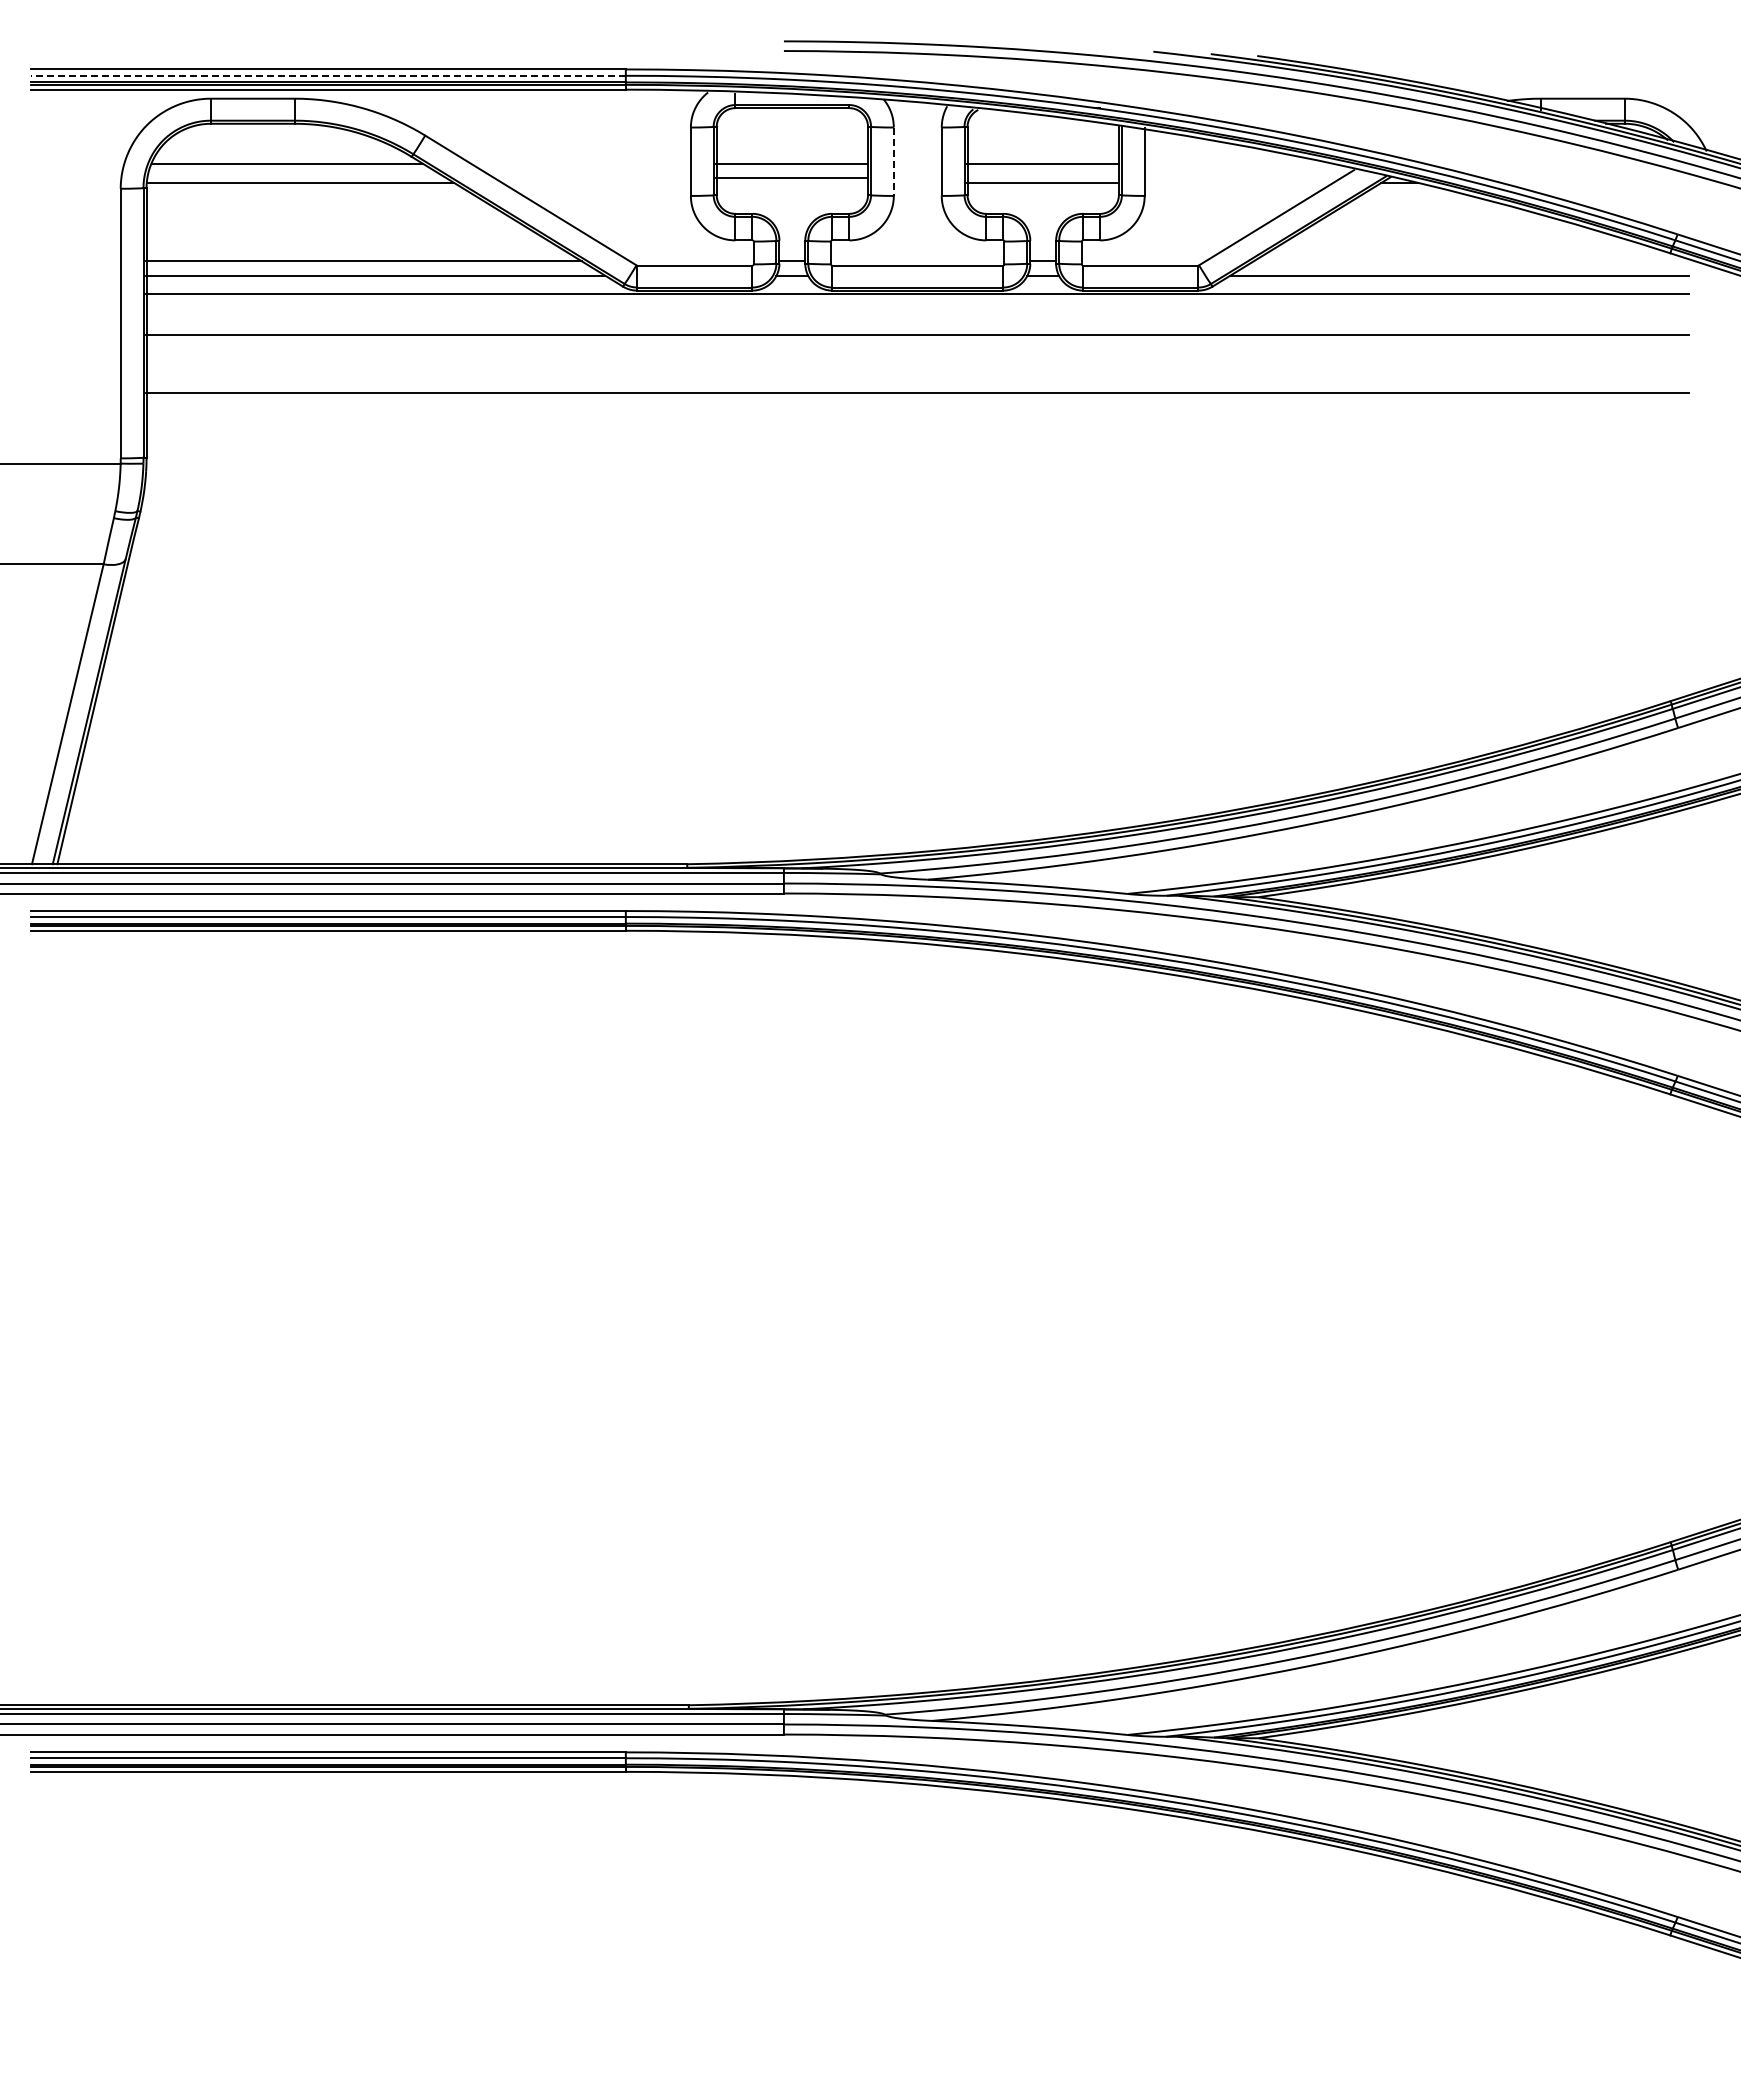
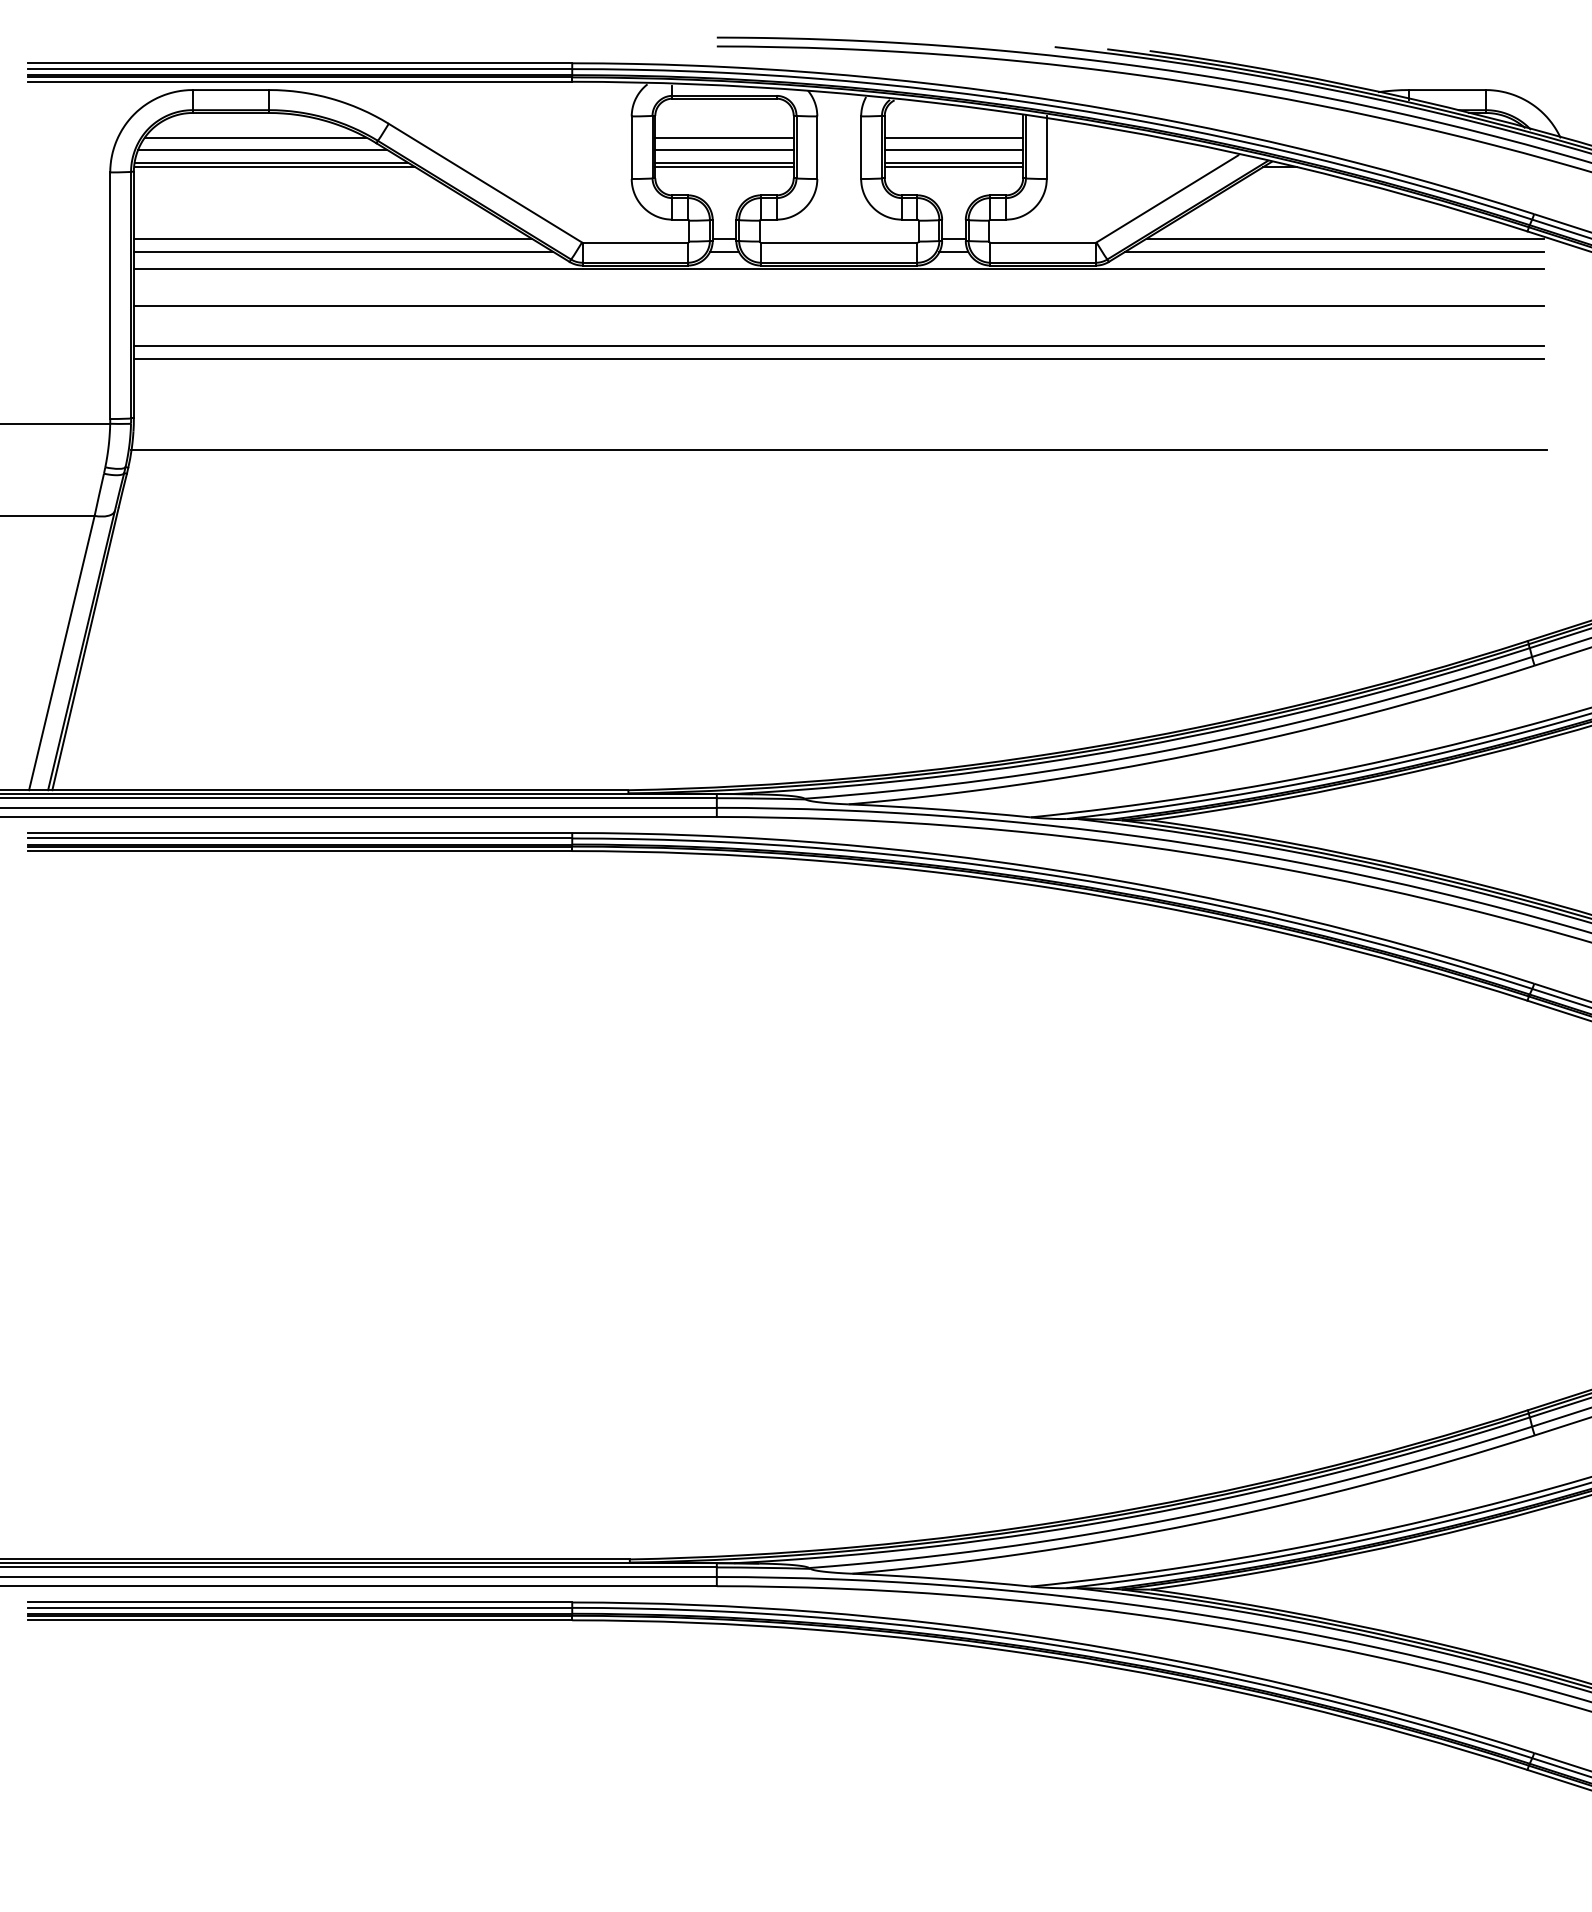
line: (327, 75) -> (299, 68), dashed -> solid
line: (279, 151) -> (255, 138), added
line: (791, 151) -> (723, 138), added
line: (1042, 151) -> (953, 138), added
line: (893, 162) -> (817, 148), dashed -> solid
line: (297, 178) -> (271, 163), added
line: (1042, 178) -> (953, 163), added
line: (791, 183) -> (723, 167), added
line: (1470, 261) -> (1344, 238), added
line: (917, 378) -> (838, 345), added
line: (917, 492) -> (838, 450), added

